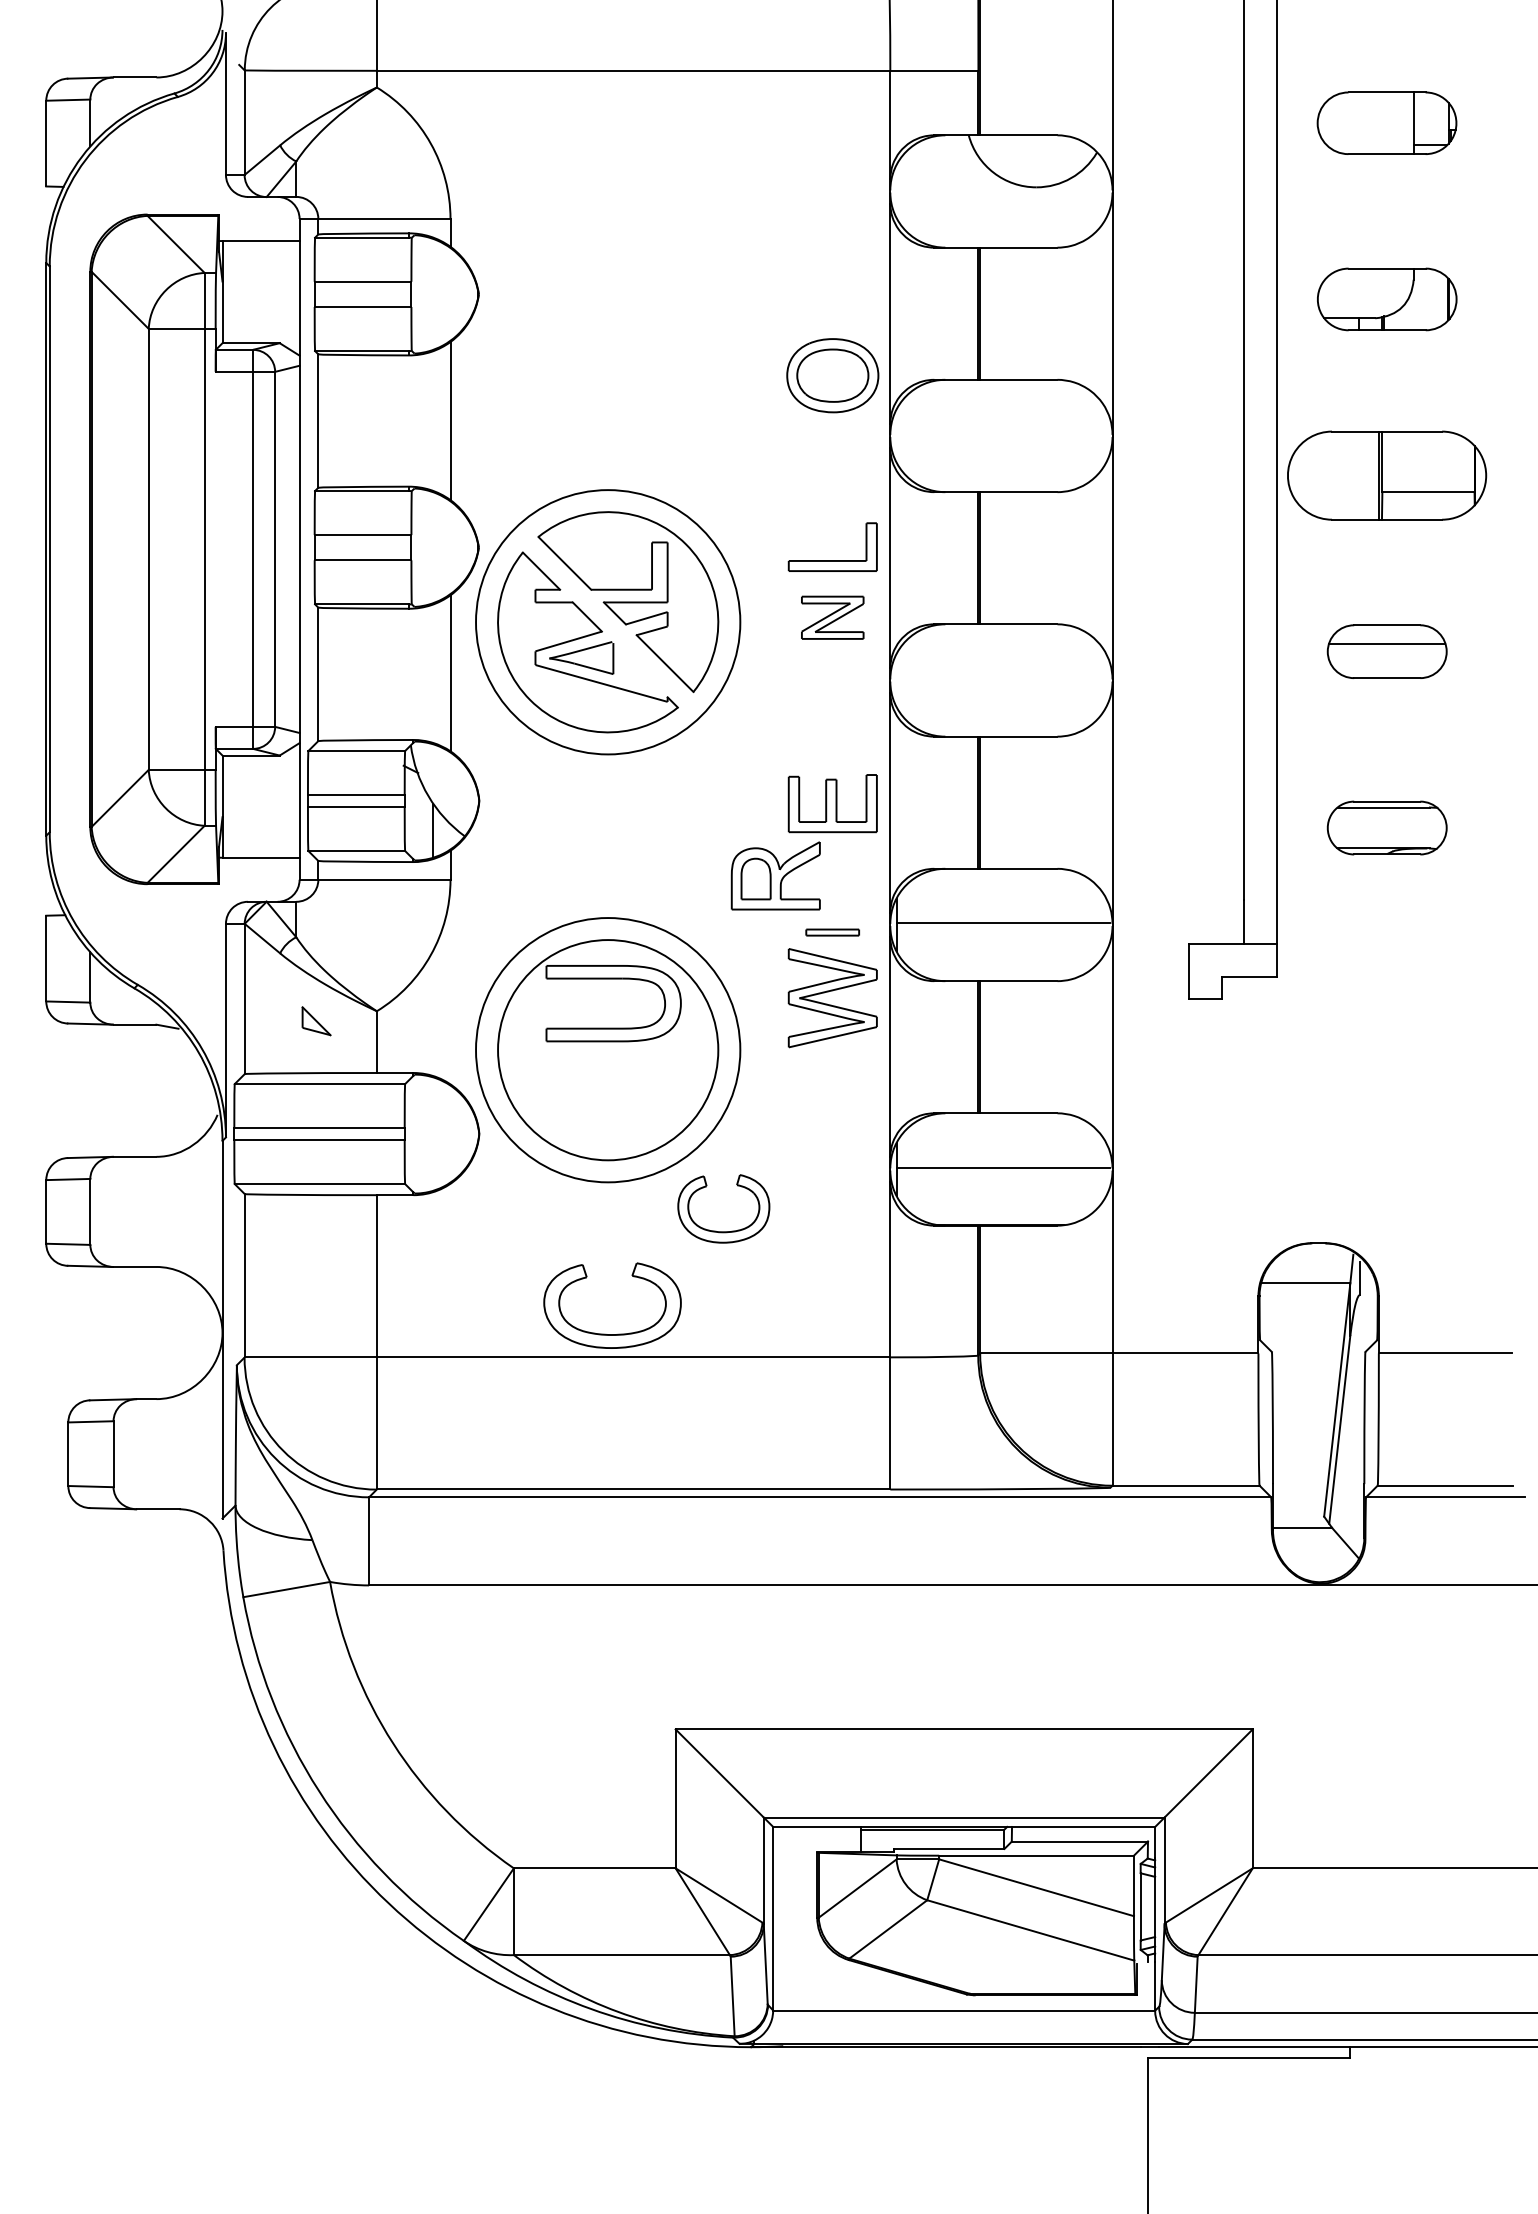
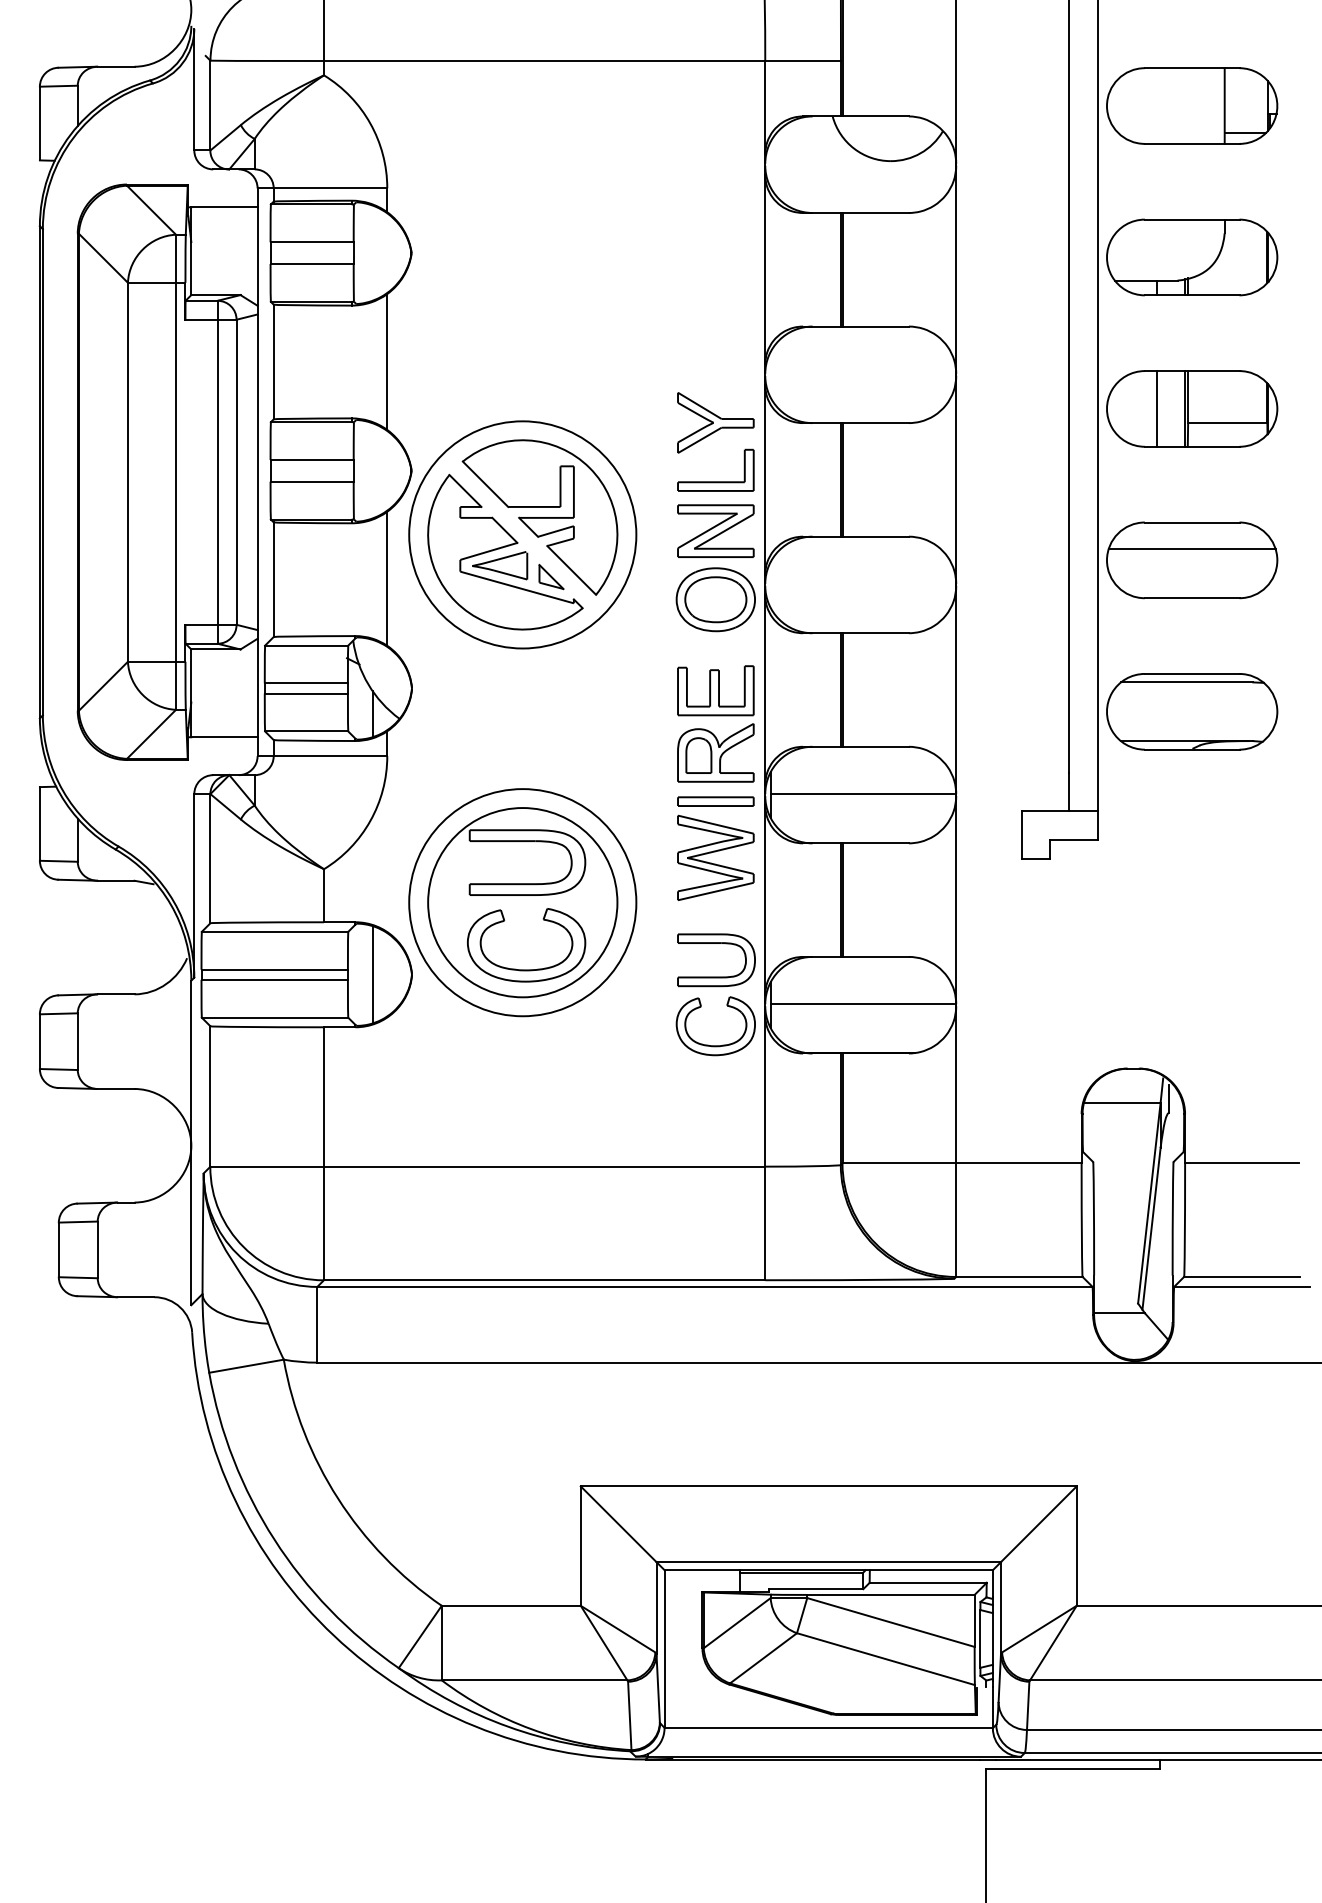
part: (1386, 123) -> (1191, 106), size x1.43
part: (1387, 299) -> (1192, 257), size x1.43
part: (832, 375) -> (715, 599), moved
line: (1346, 475) -> (1157, 408), added
part: (832, 491) -> (715, 422), added
part: (832, 617) -> (715, 530), size x1.43
part: (1387, 651) -> (1192, 560), size x1.67
part: (1387, 827) -> (1192, 711), size x1.67
part: (775, 875) -> (715, 752), moved
part: (832, 932) -> (715, 801), size x1.67
part: (316, 1021) -> (551, 577), moved
part: (833, 1098) -> (716, 944), added
line: (433, 1133) -> (372, 974), added
part: (723, 1231) -> (715, 1045), moved
part: (618, 1333) -> (531, 969), moved

